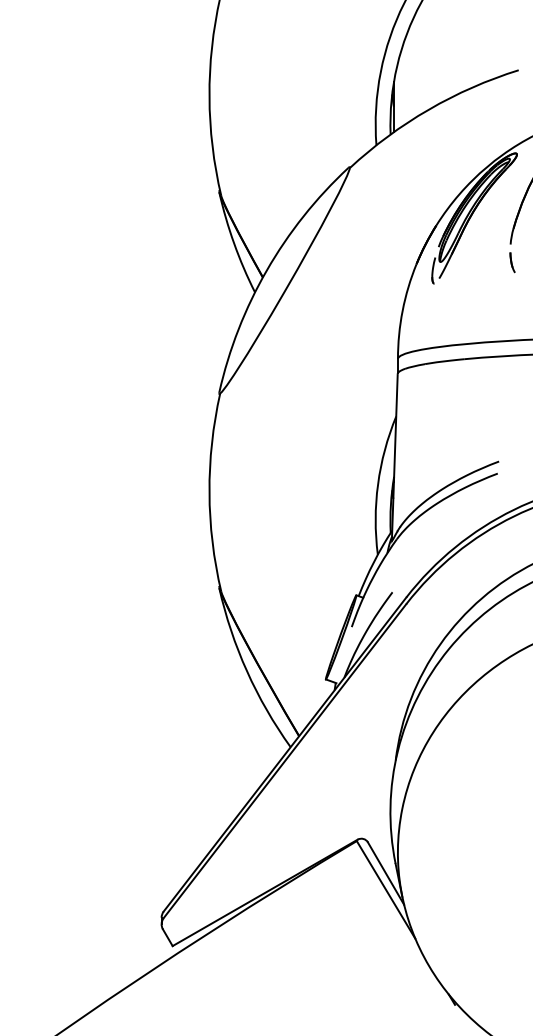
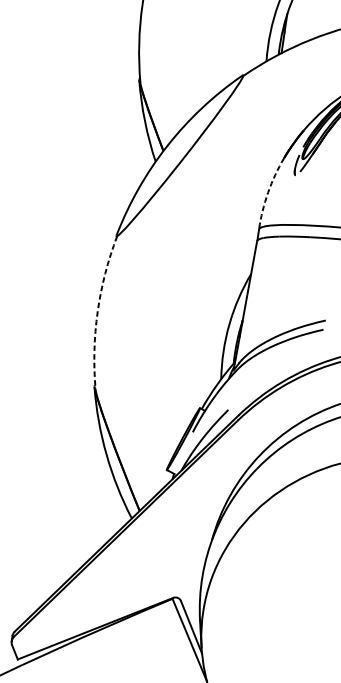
arc: (402, 310) -> (268, 192), solid -> dashed
arc: (209, 492) -> (97, 311), solid -> dashed

